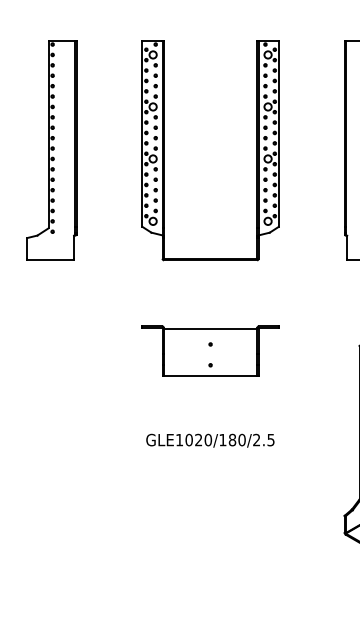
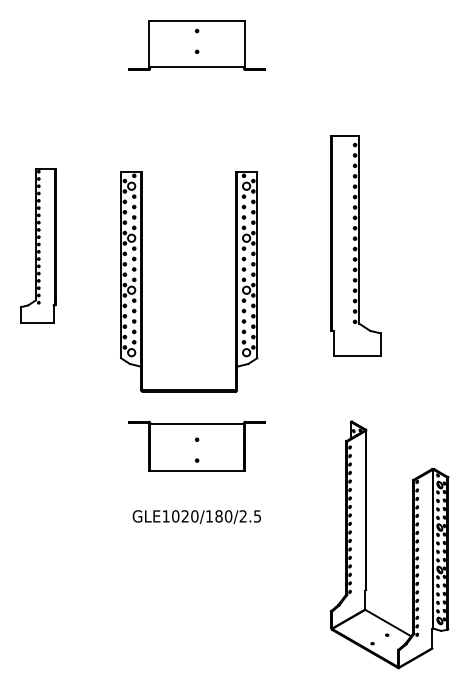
part: (50, 150) -> (37, 245), size x0.7
part: (256, 150) -> (235, 281), moved
text: (209, 440) -> (196, 516), moved

